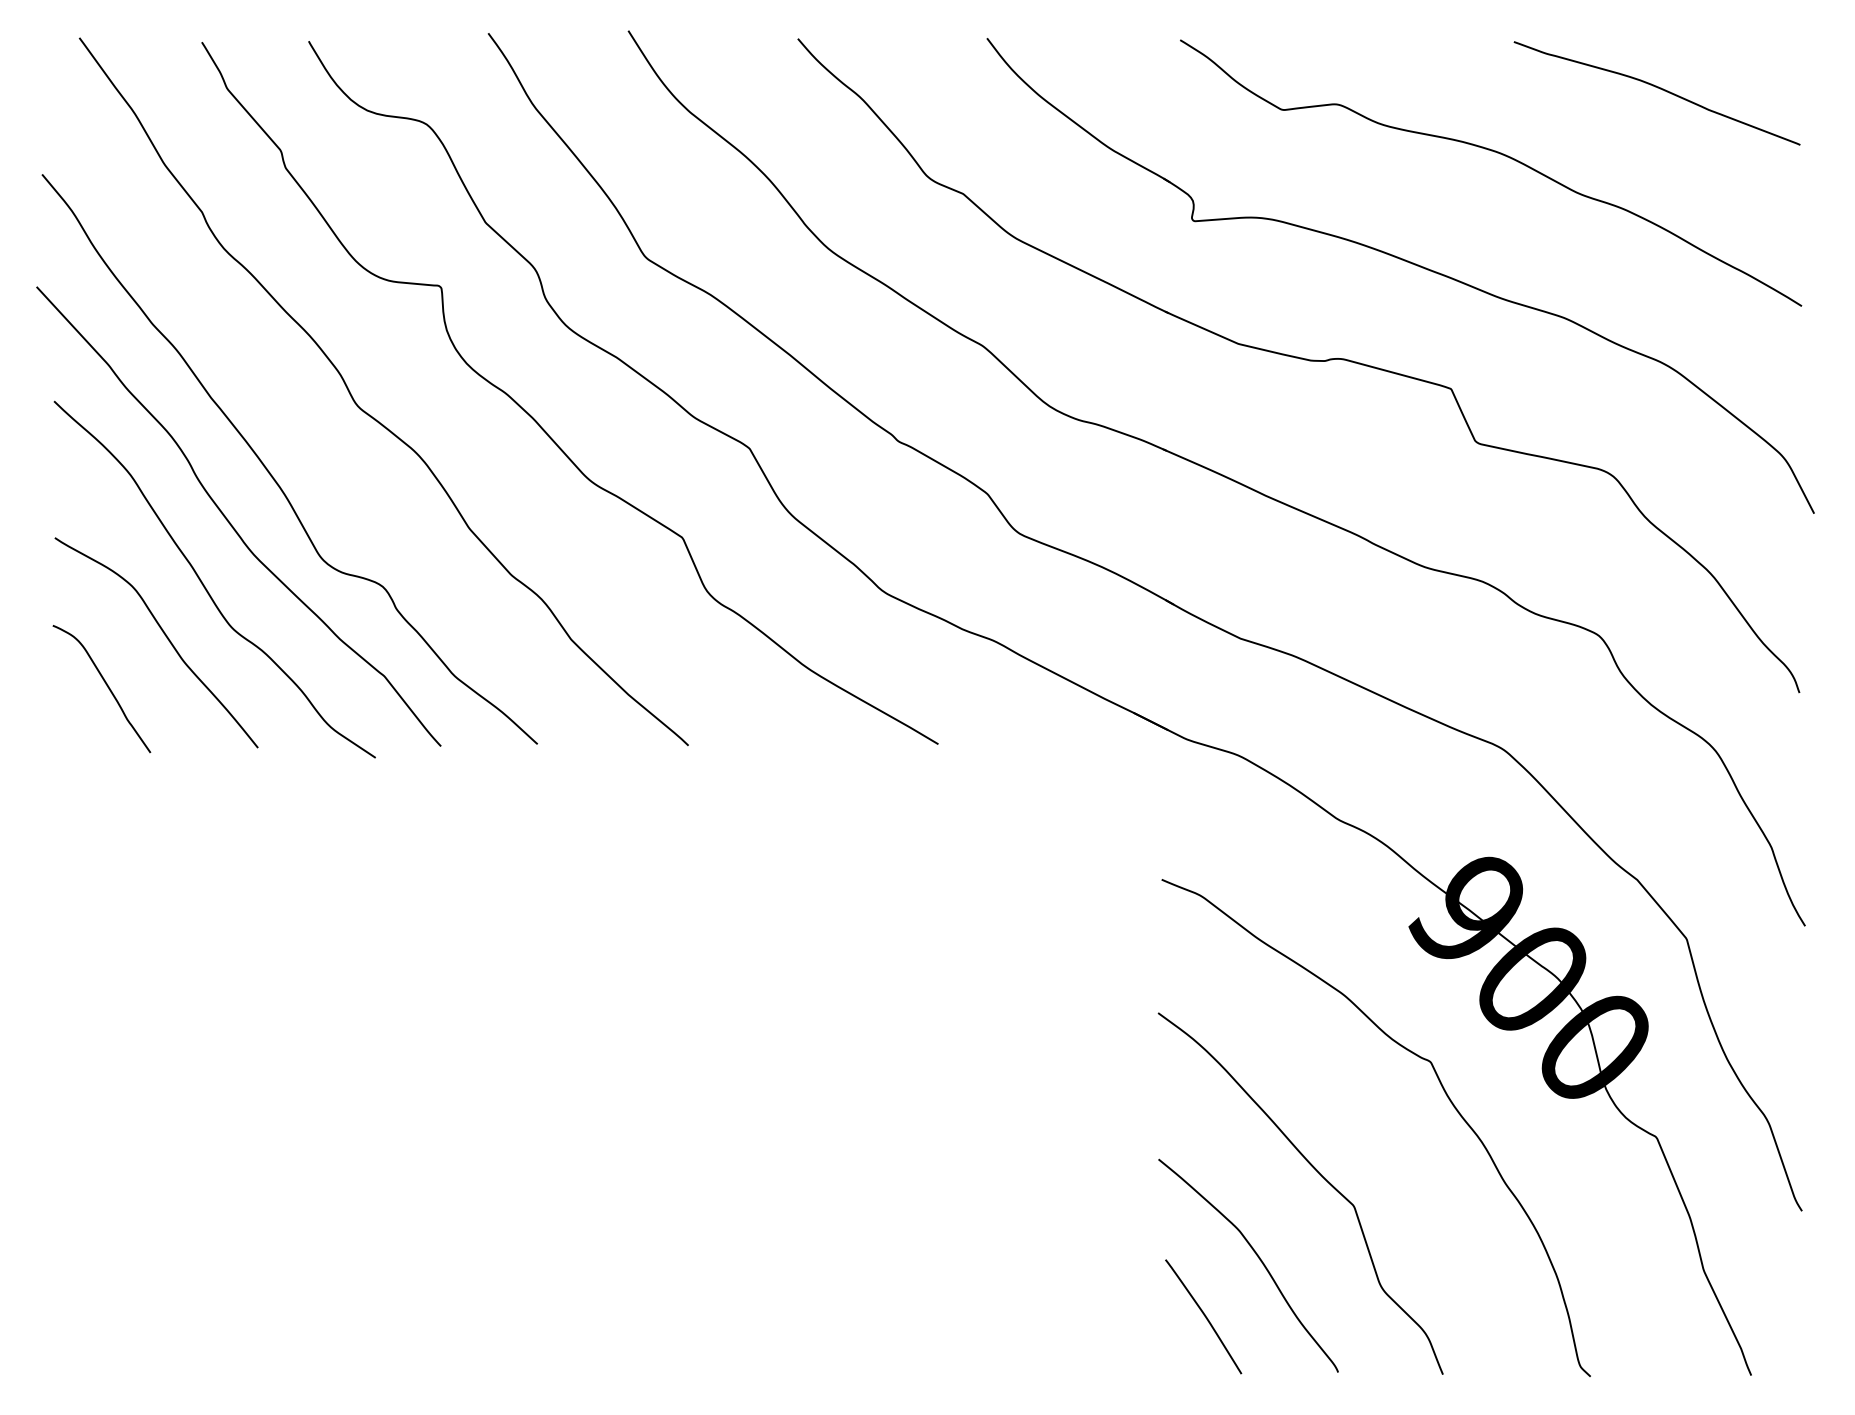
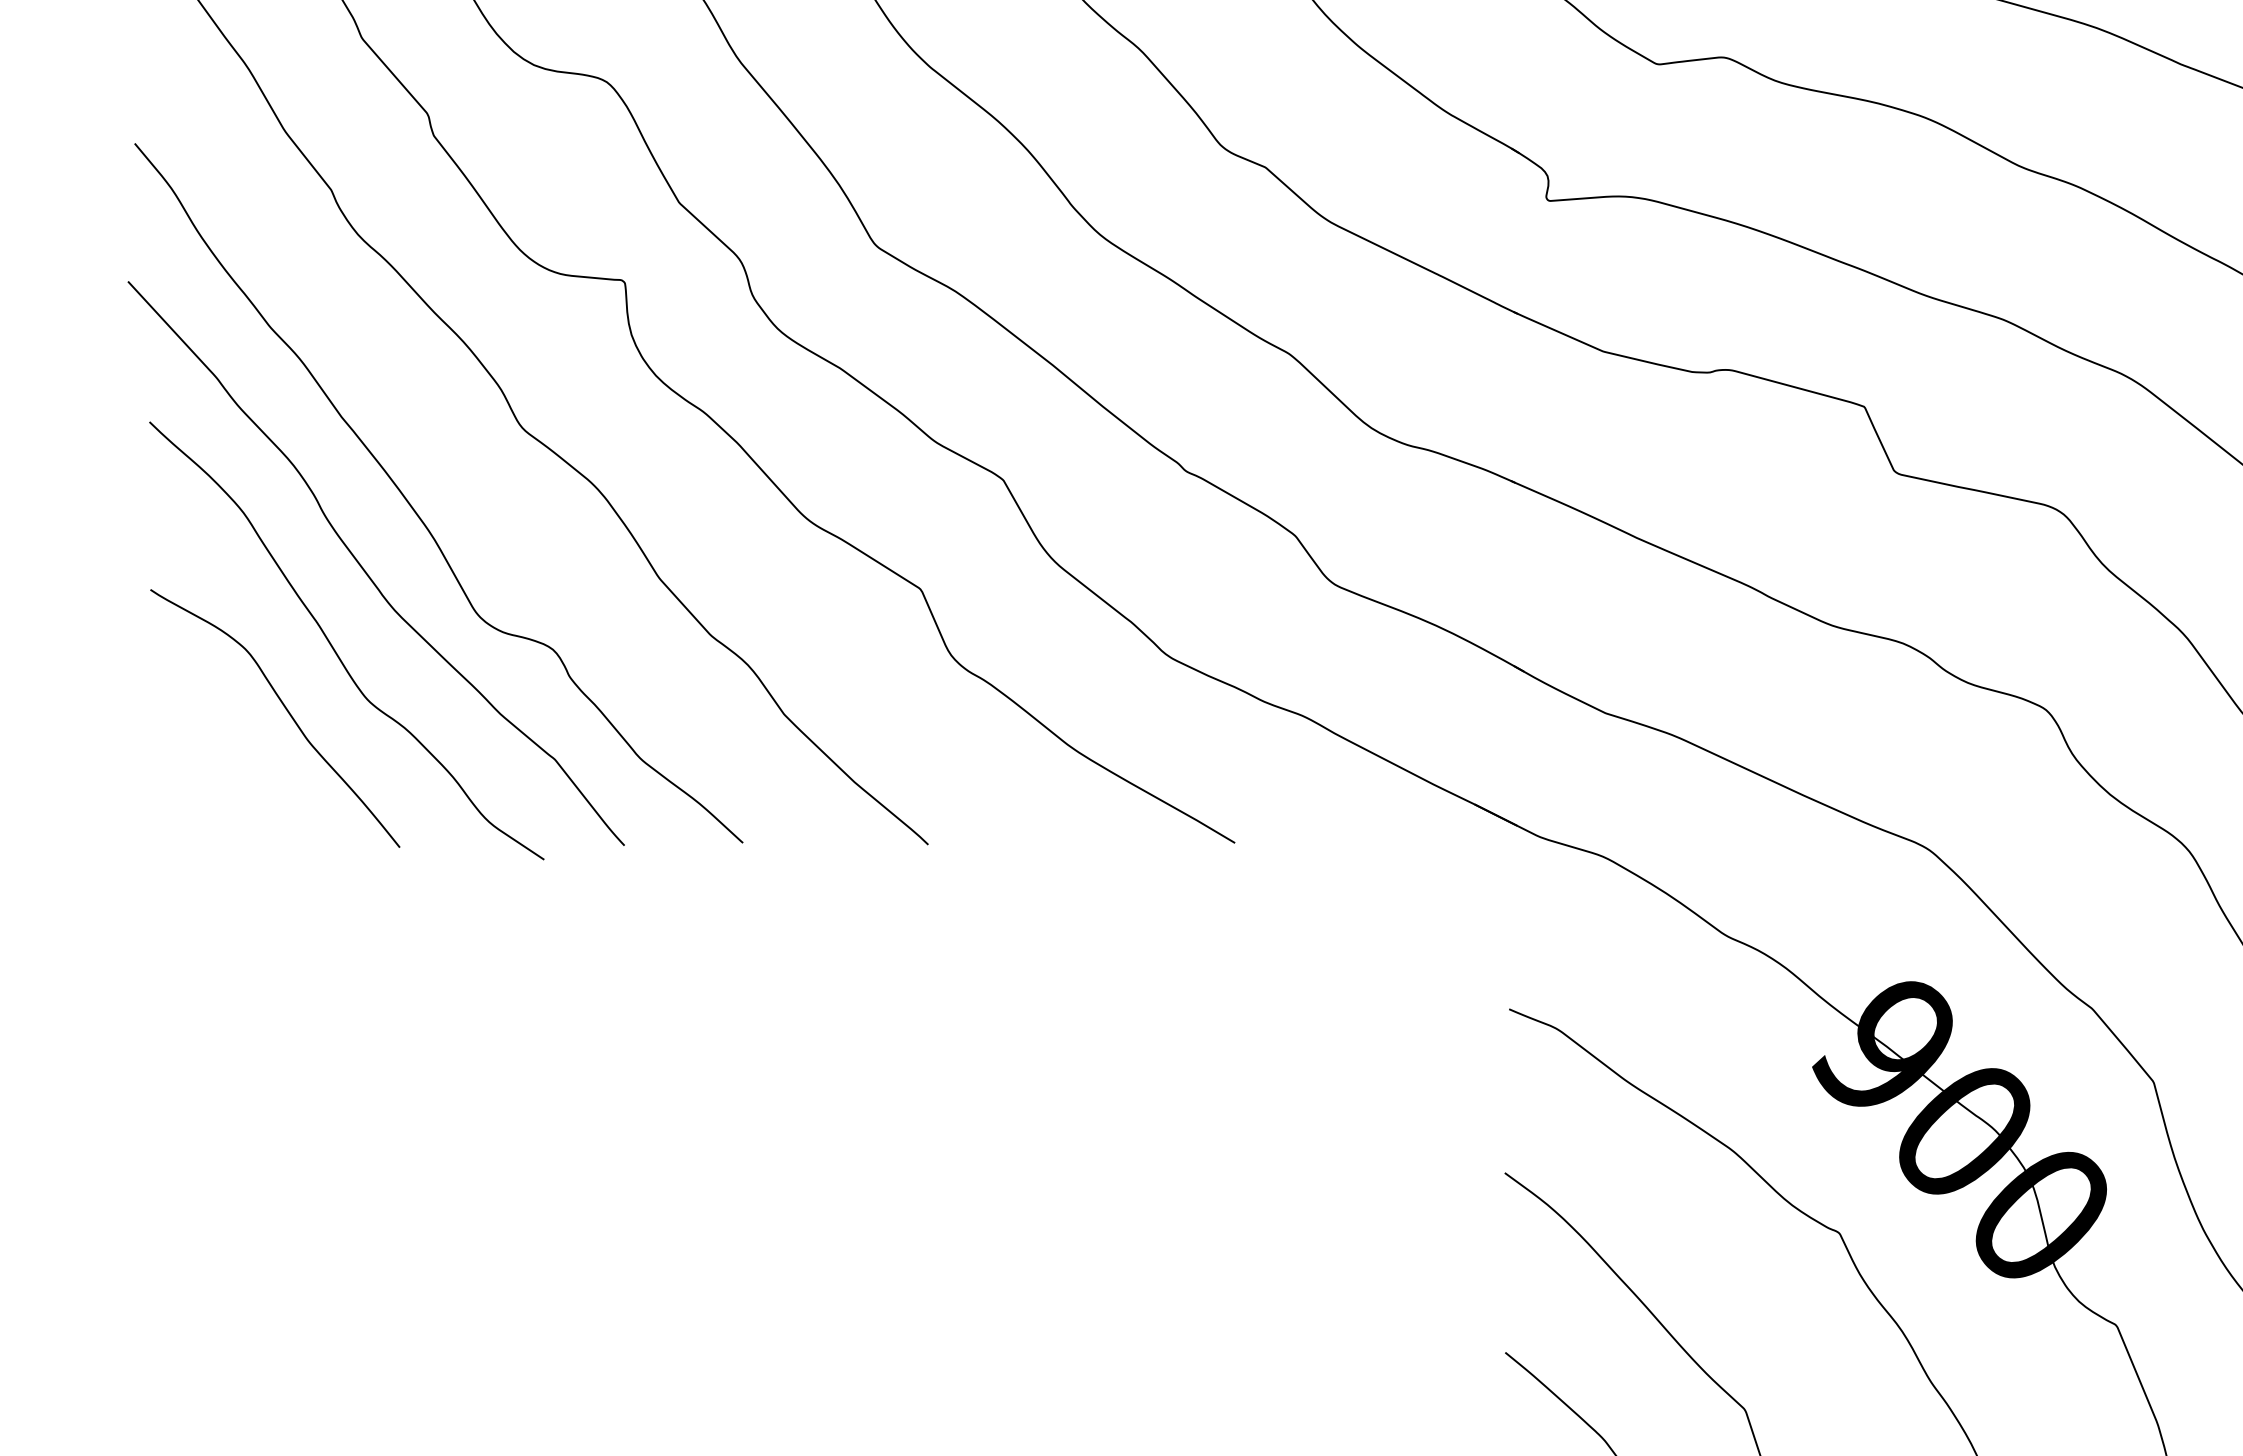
curve: (107, 687) -> (215, 773), removed

